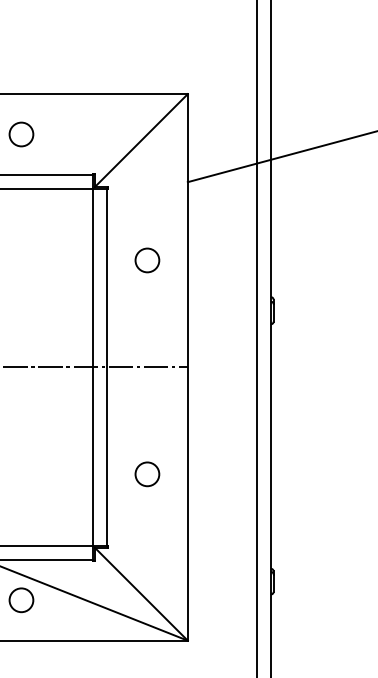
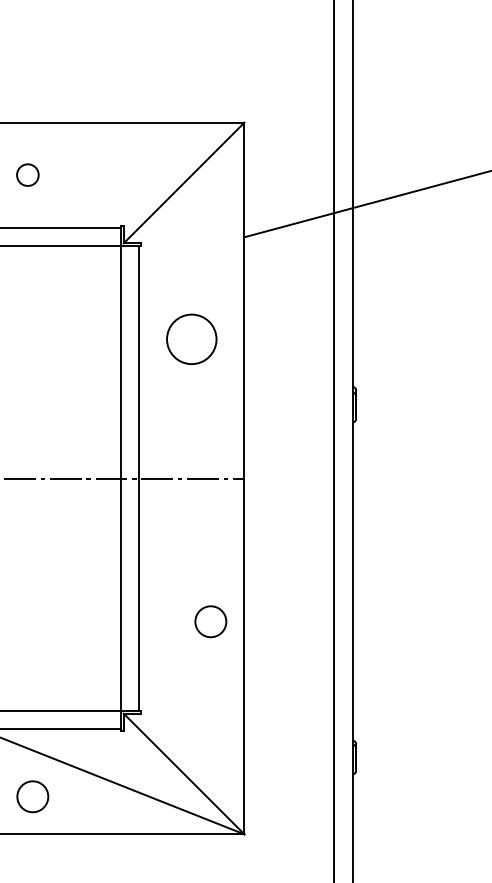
circle: (21, 133) -> (27, 174), size x0.7
circle: (147, 259) -> (191, 338), size x1.6
circle: (147, 474) -> (210, 621), moved
circle: (21, 600) -> (32, 796), moved

